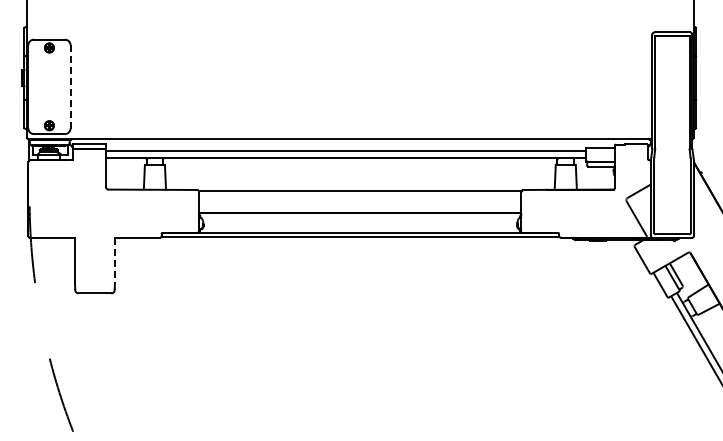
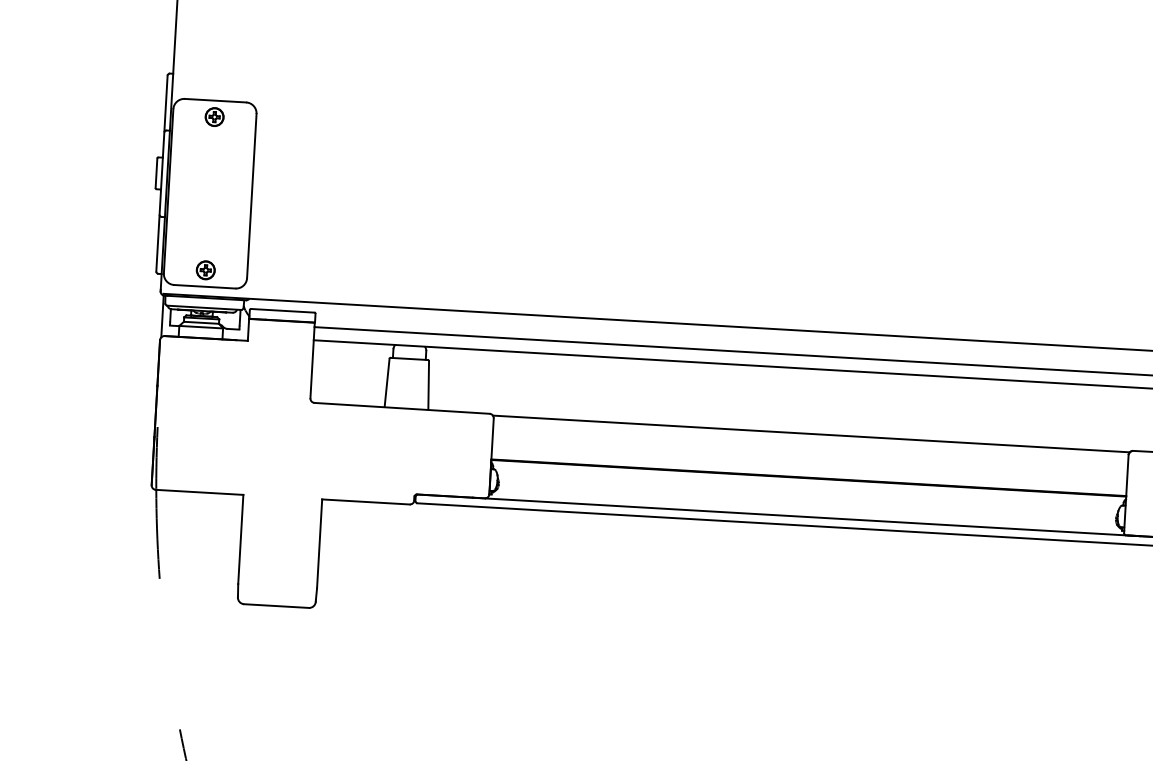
line: (70, 86) -> (251, 195), dashed -> solid
line: (114, 260) -> (318, 543), dashed -> solid

